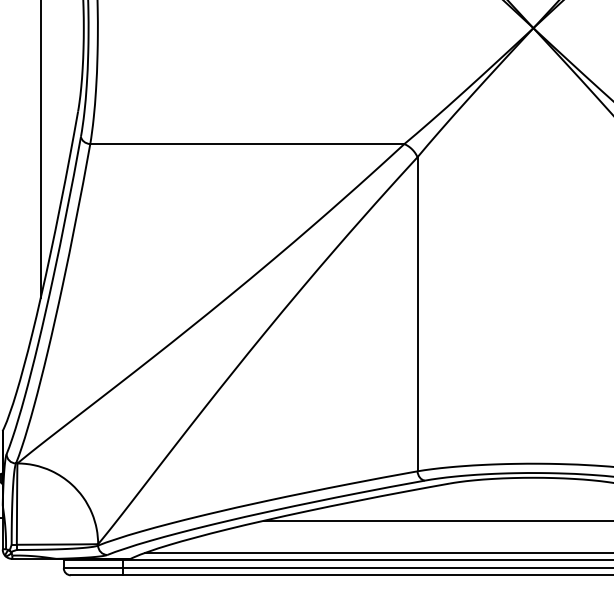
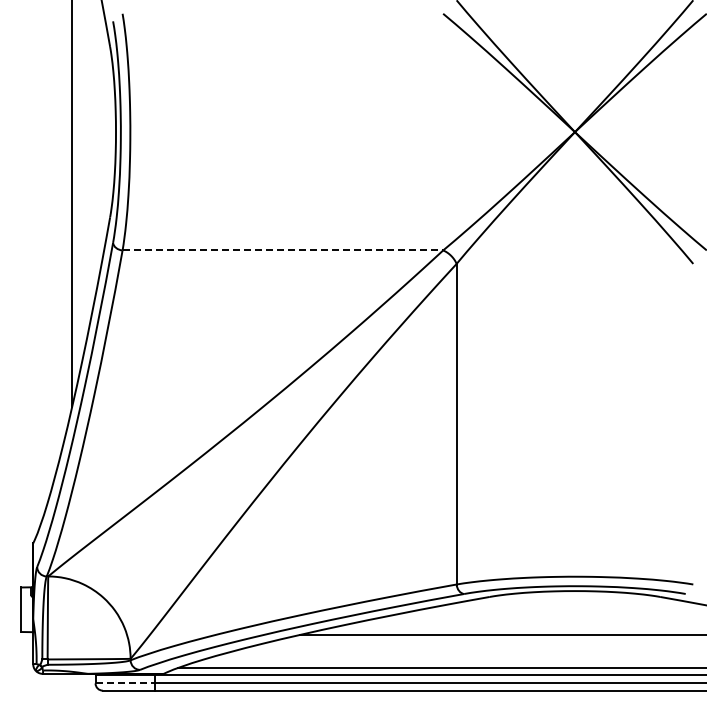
line: (247, 144) -> (283, 250), solid -> dashed
line: (93, 568) -> (125, 683), solid -> dashed

